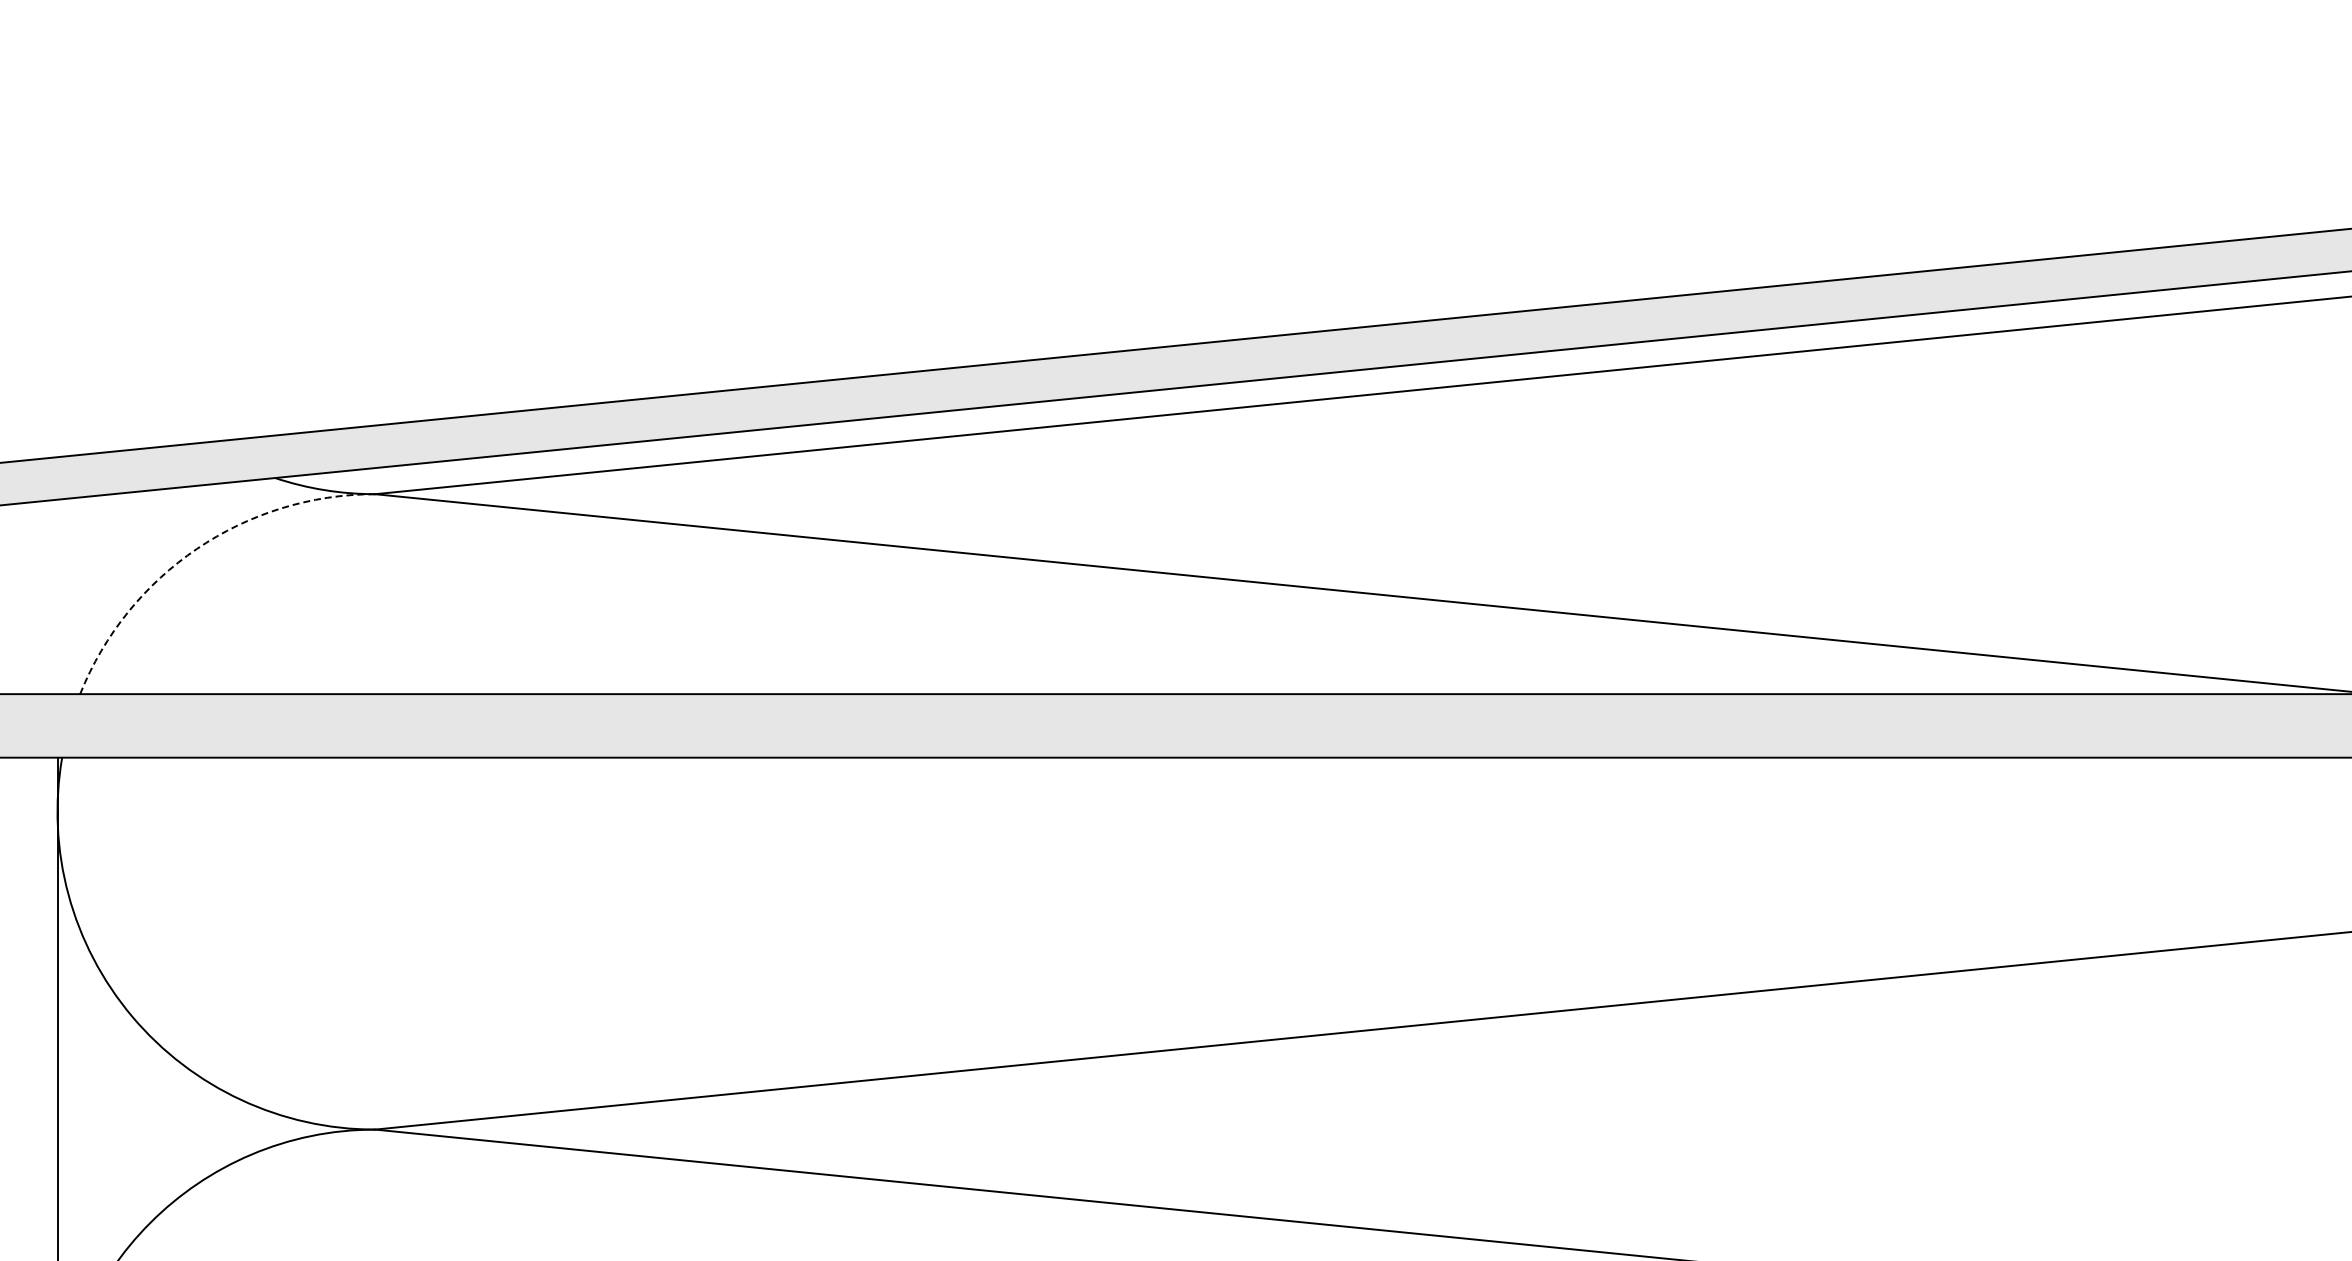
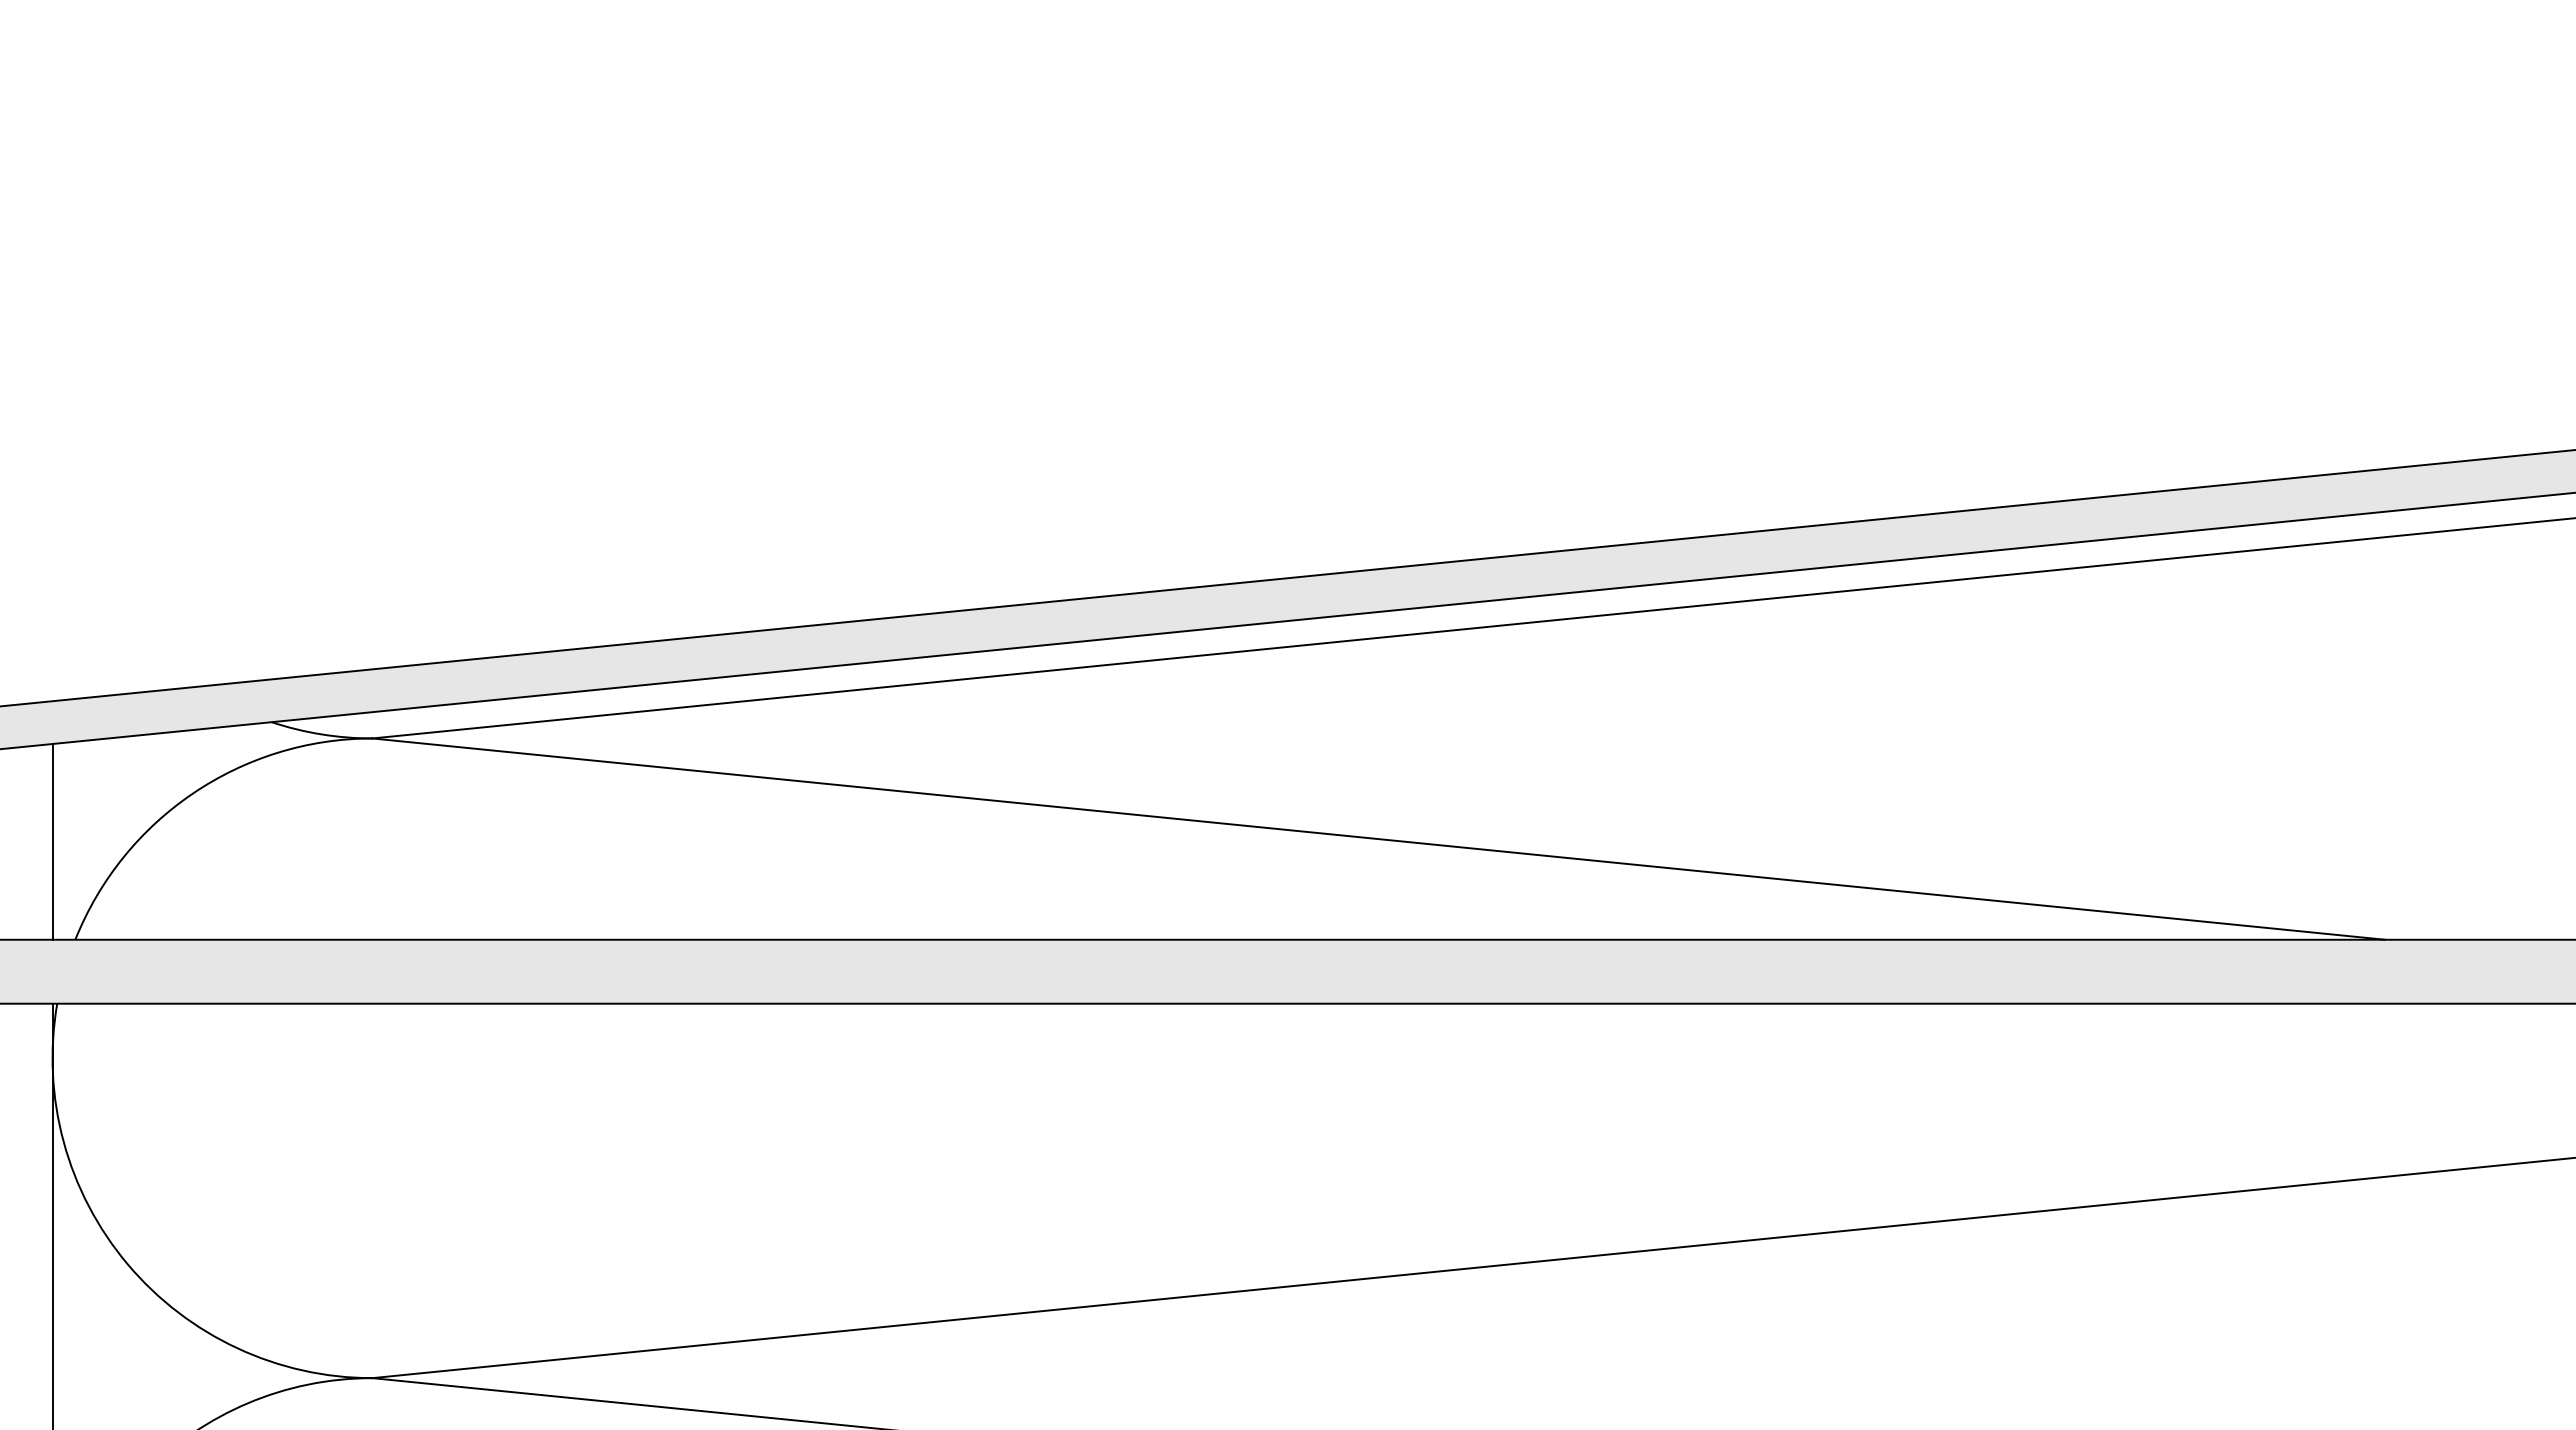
arc: (197, 548) -> (193, 793), dashed -> solid
line: (57, 596) -> (52, 841), added

